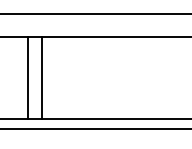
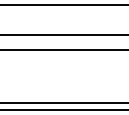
line: (27, 77) -> (28, 76), removed
line: (41, 77) -> (37, 76), removed

